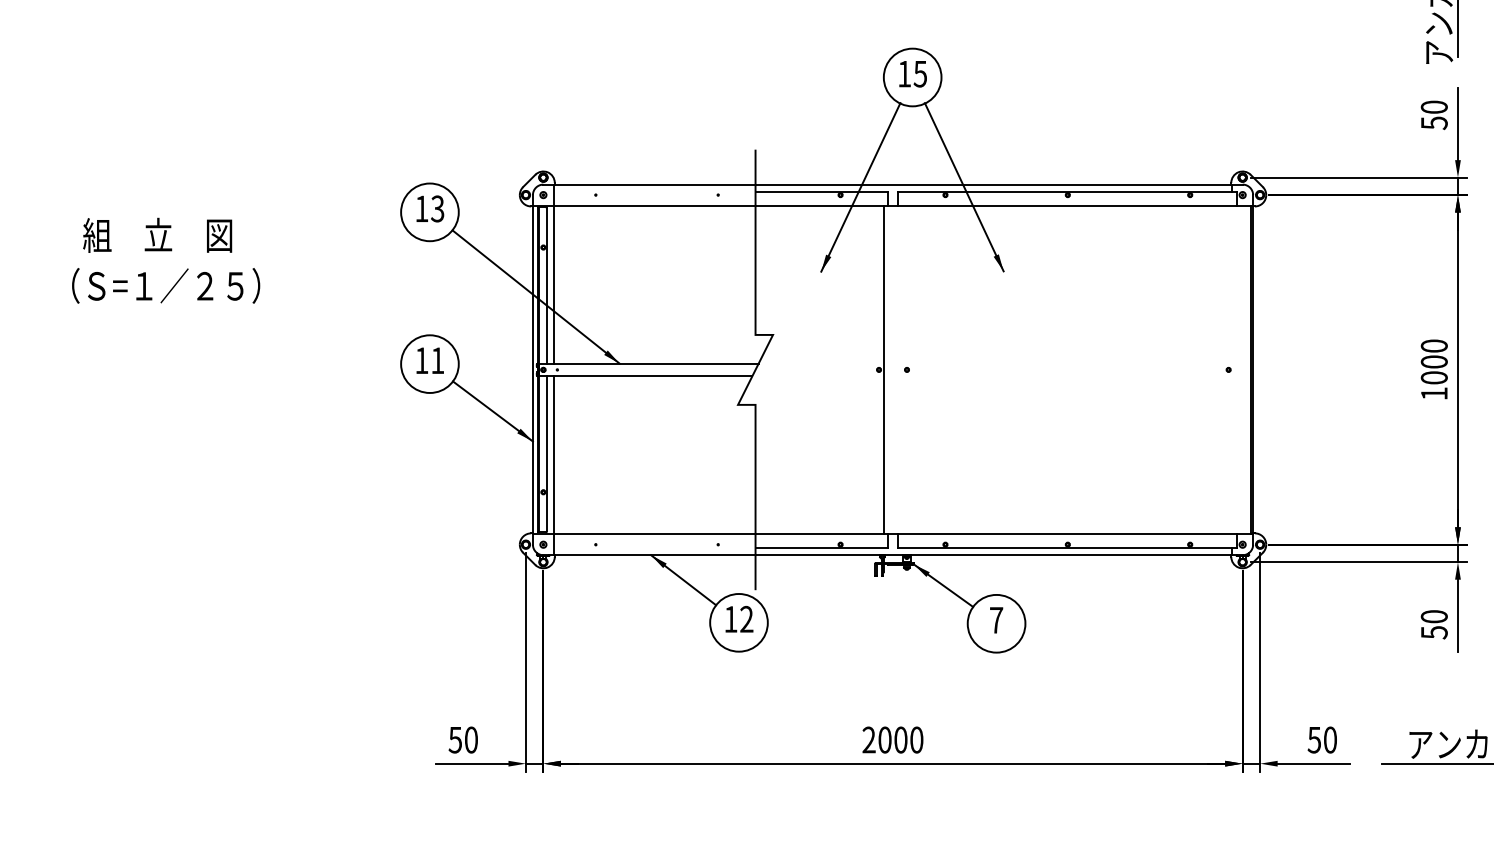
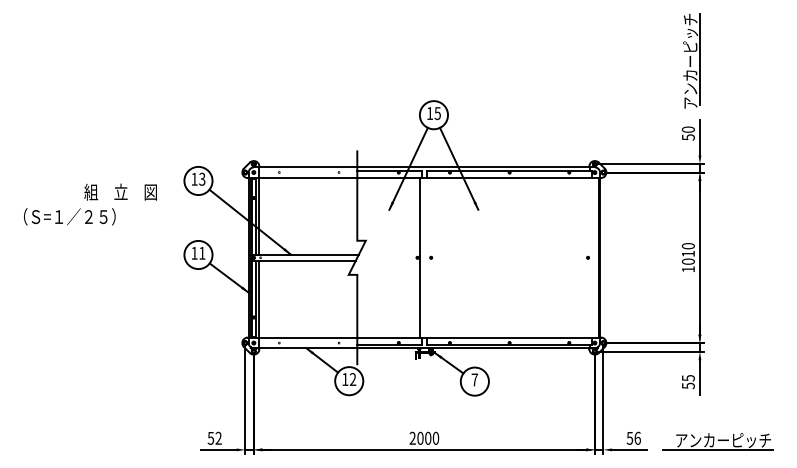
text: (157, 233) -> (120, 191), moved
text: (1432, 361) -> (687, 253), 1000 -> 1010
text: (1432, 617) -> (687, 378), 50 -> 55
text: (1329, 738) -> (637, 437), 50 -> 56
text: (470, 740) -> (218, 438), 50 -> 52

